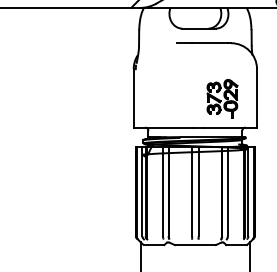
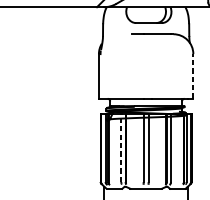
line: (257, 97) -> (193, 75), solid -> dashed
part: (222, 98) -> (166, 76), removed
line: (162, 191) -> (120, 147), solid -> dashed

